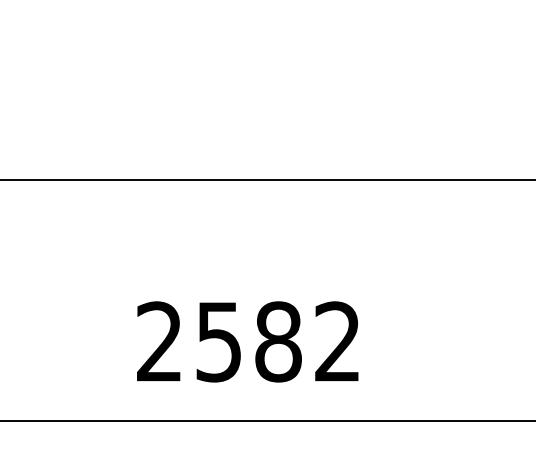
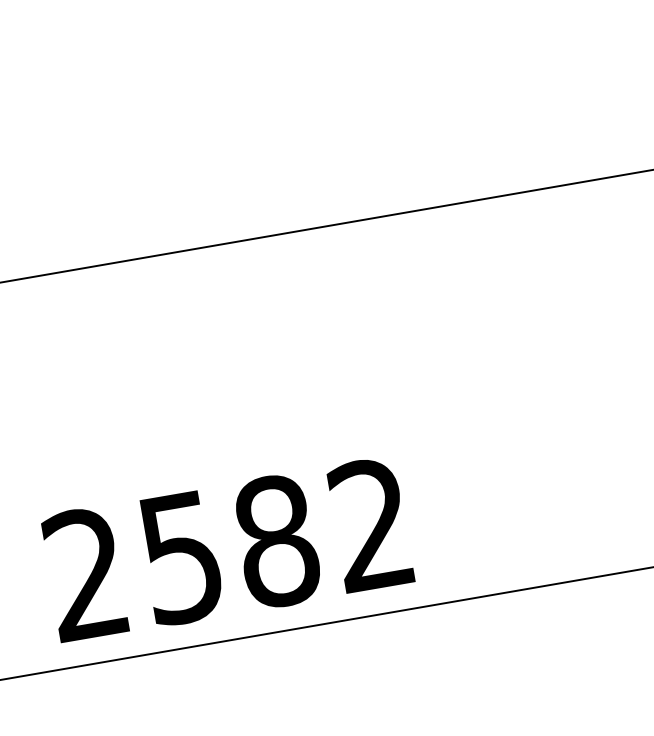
text: (247, 341) -> (226, 549), moved

